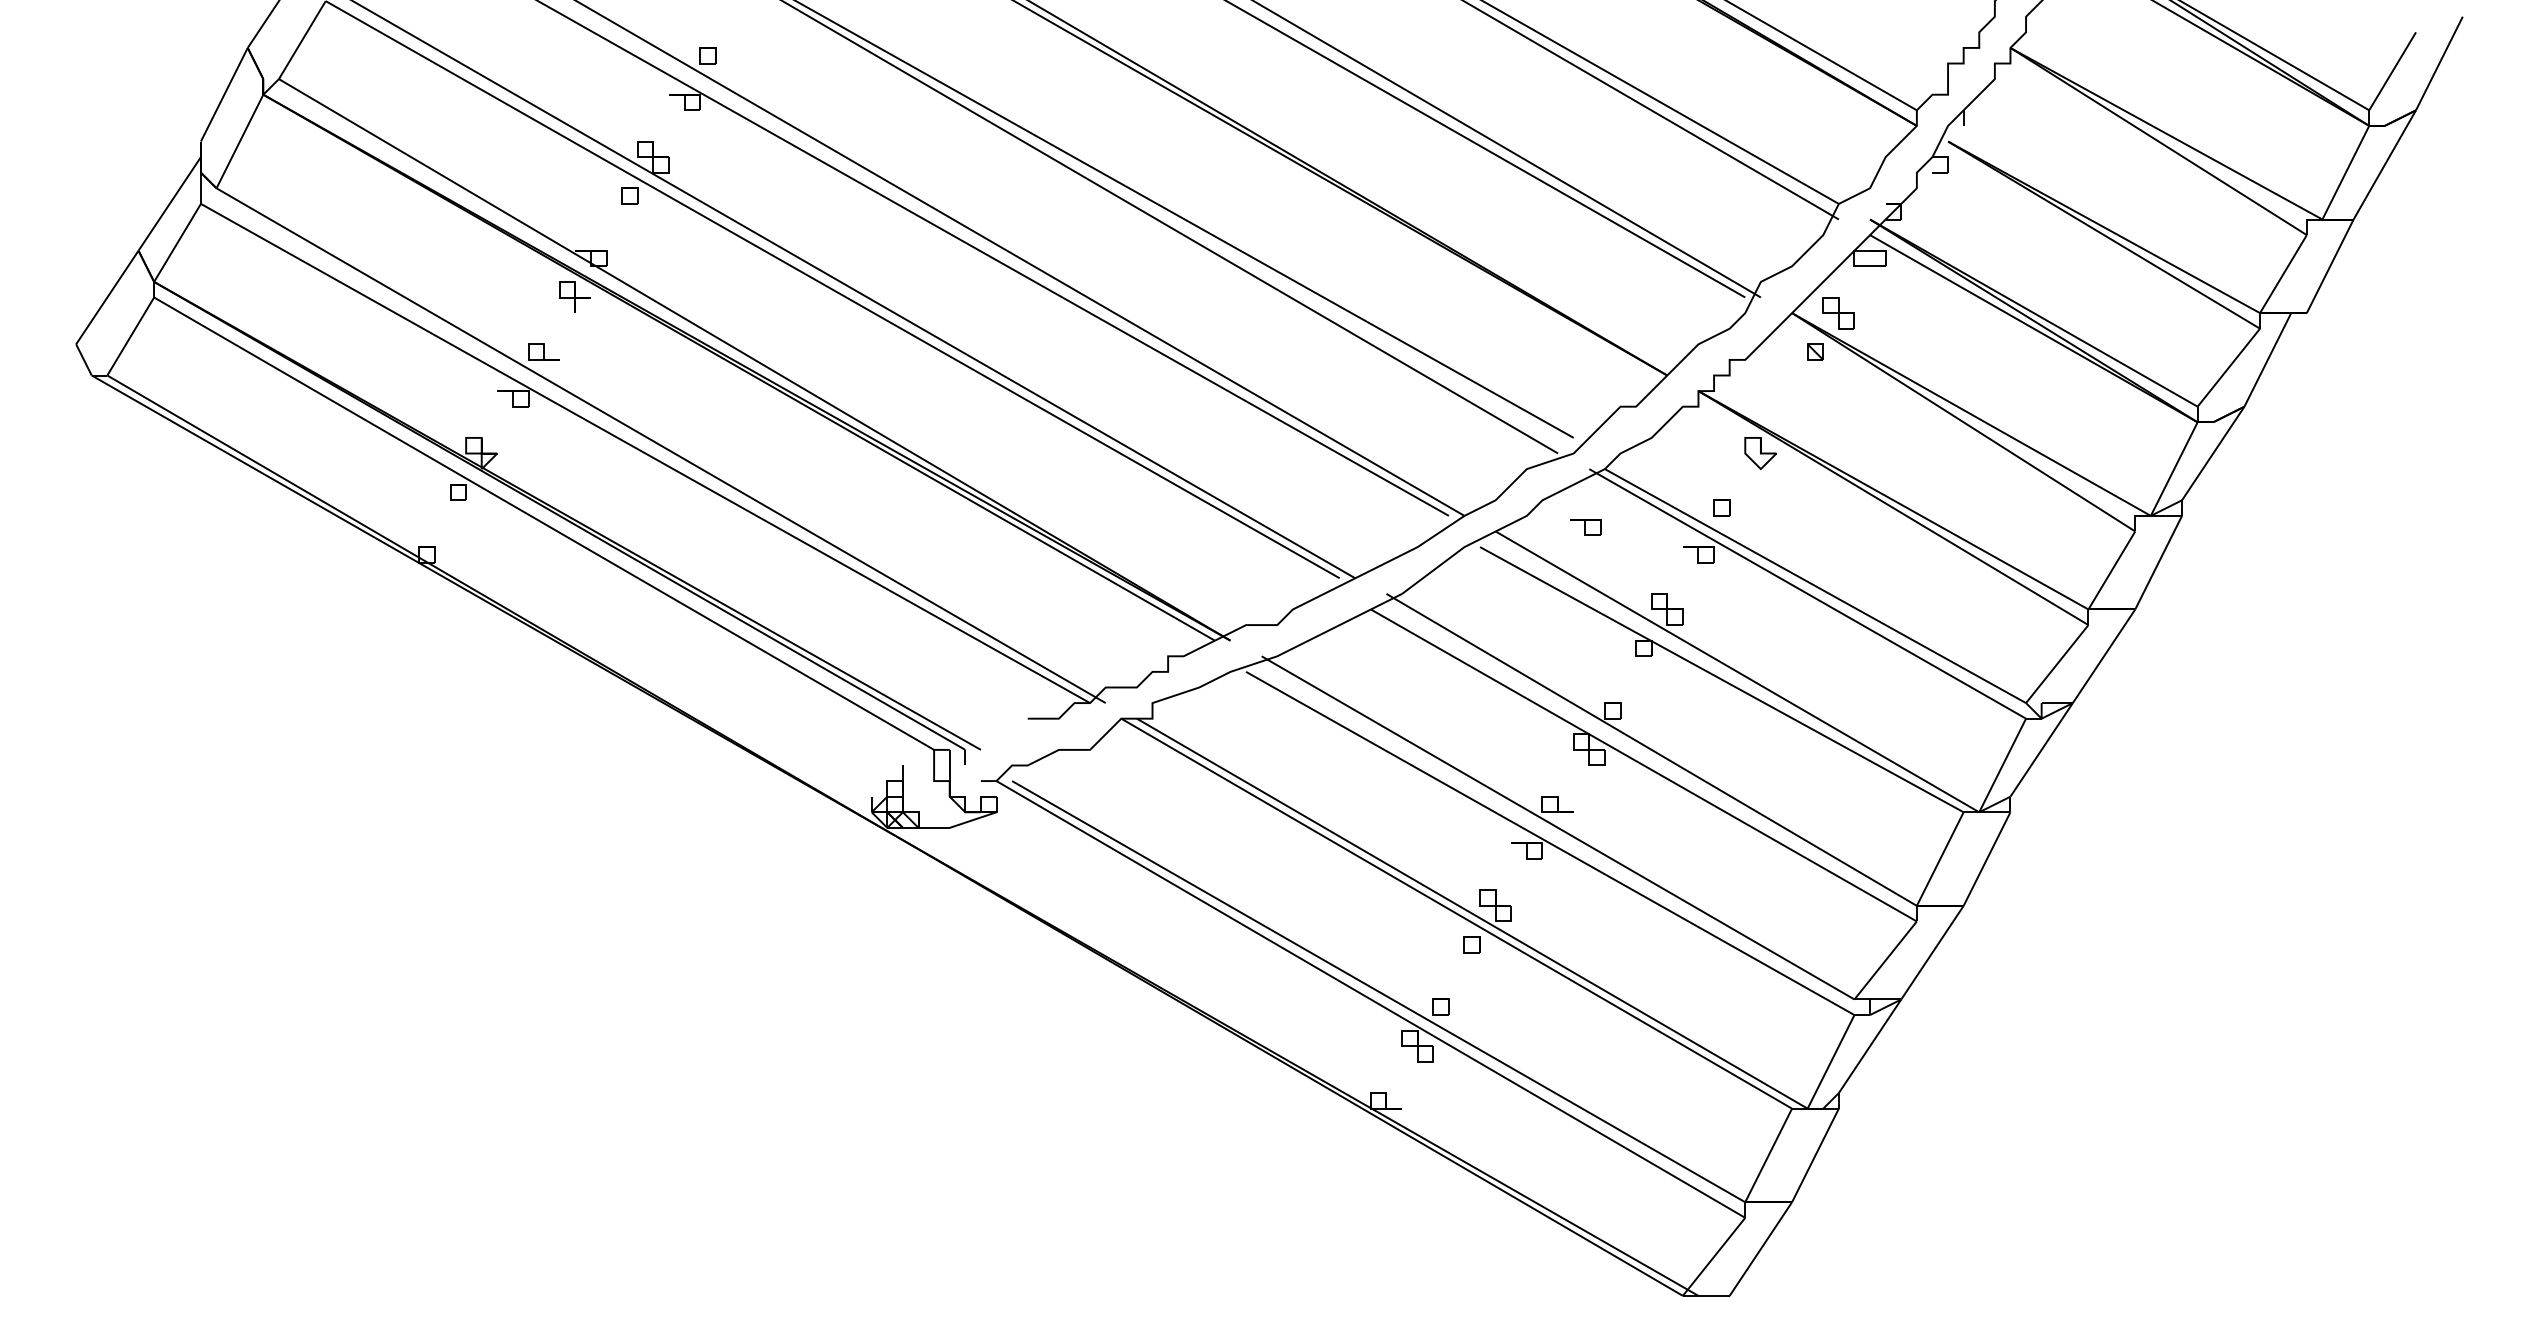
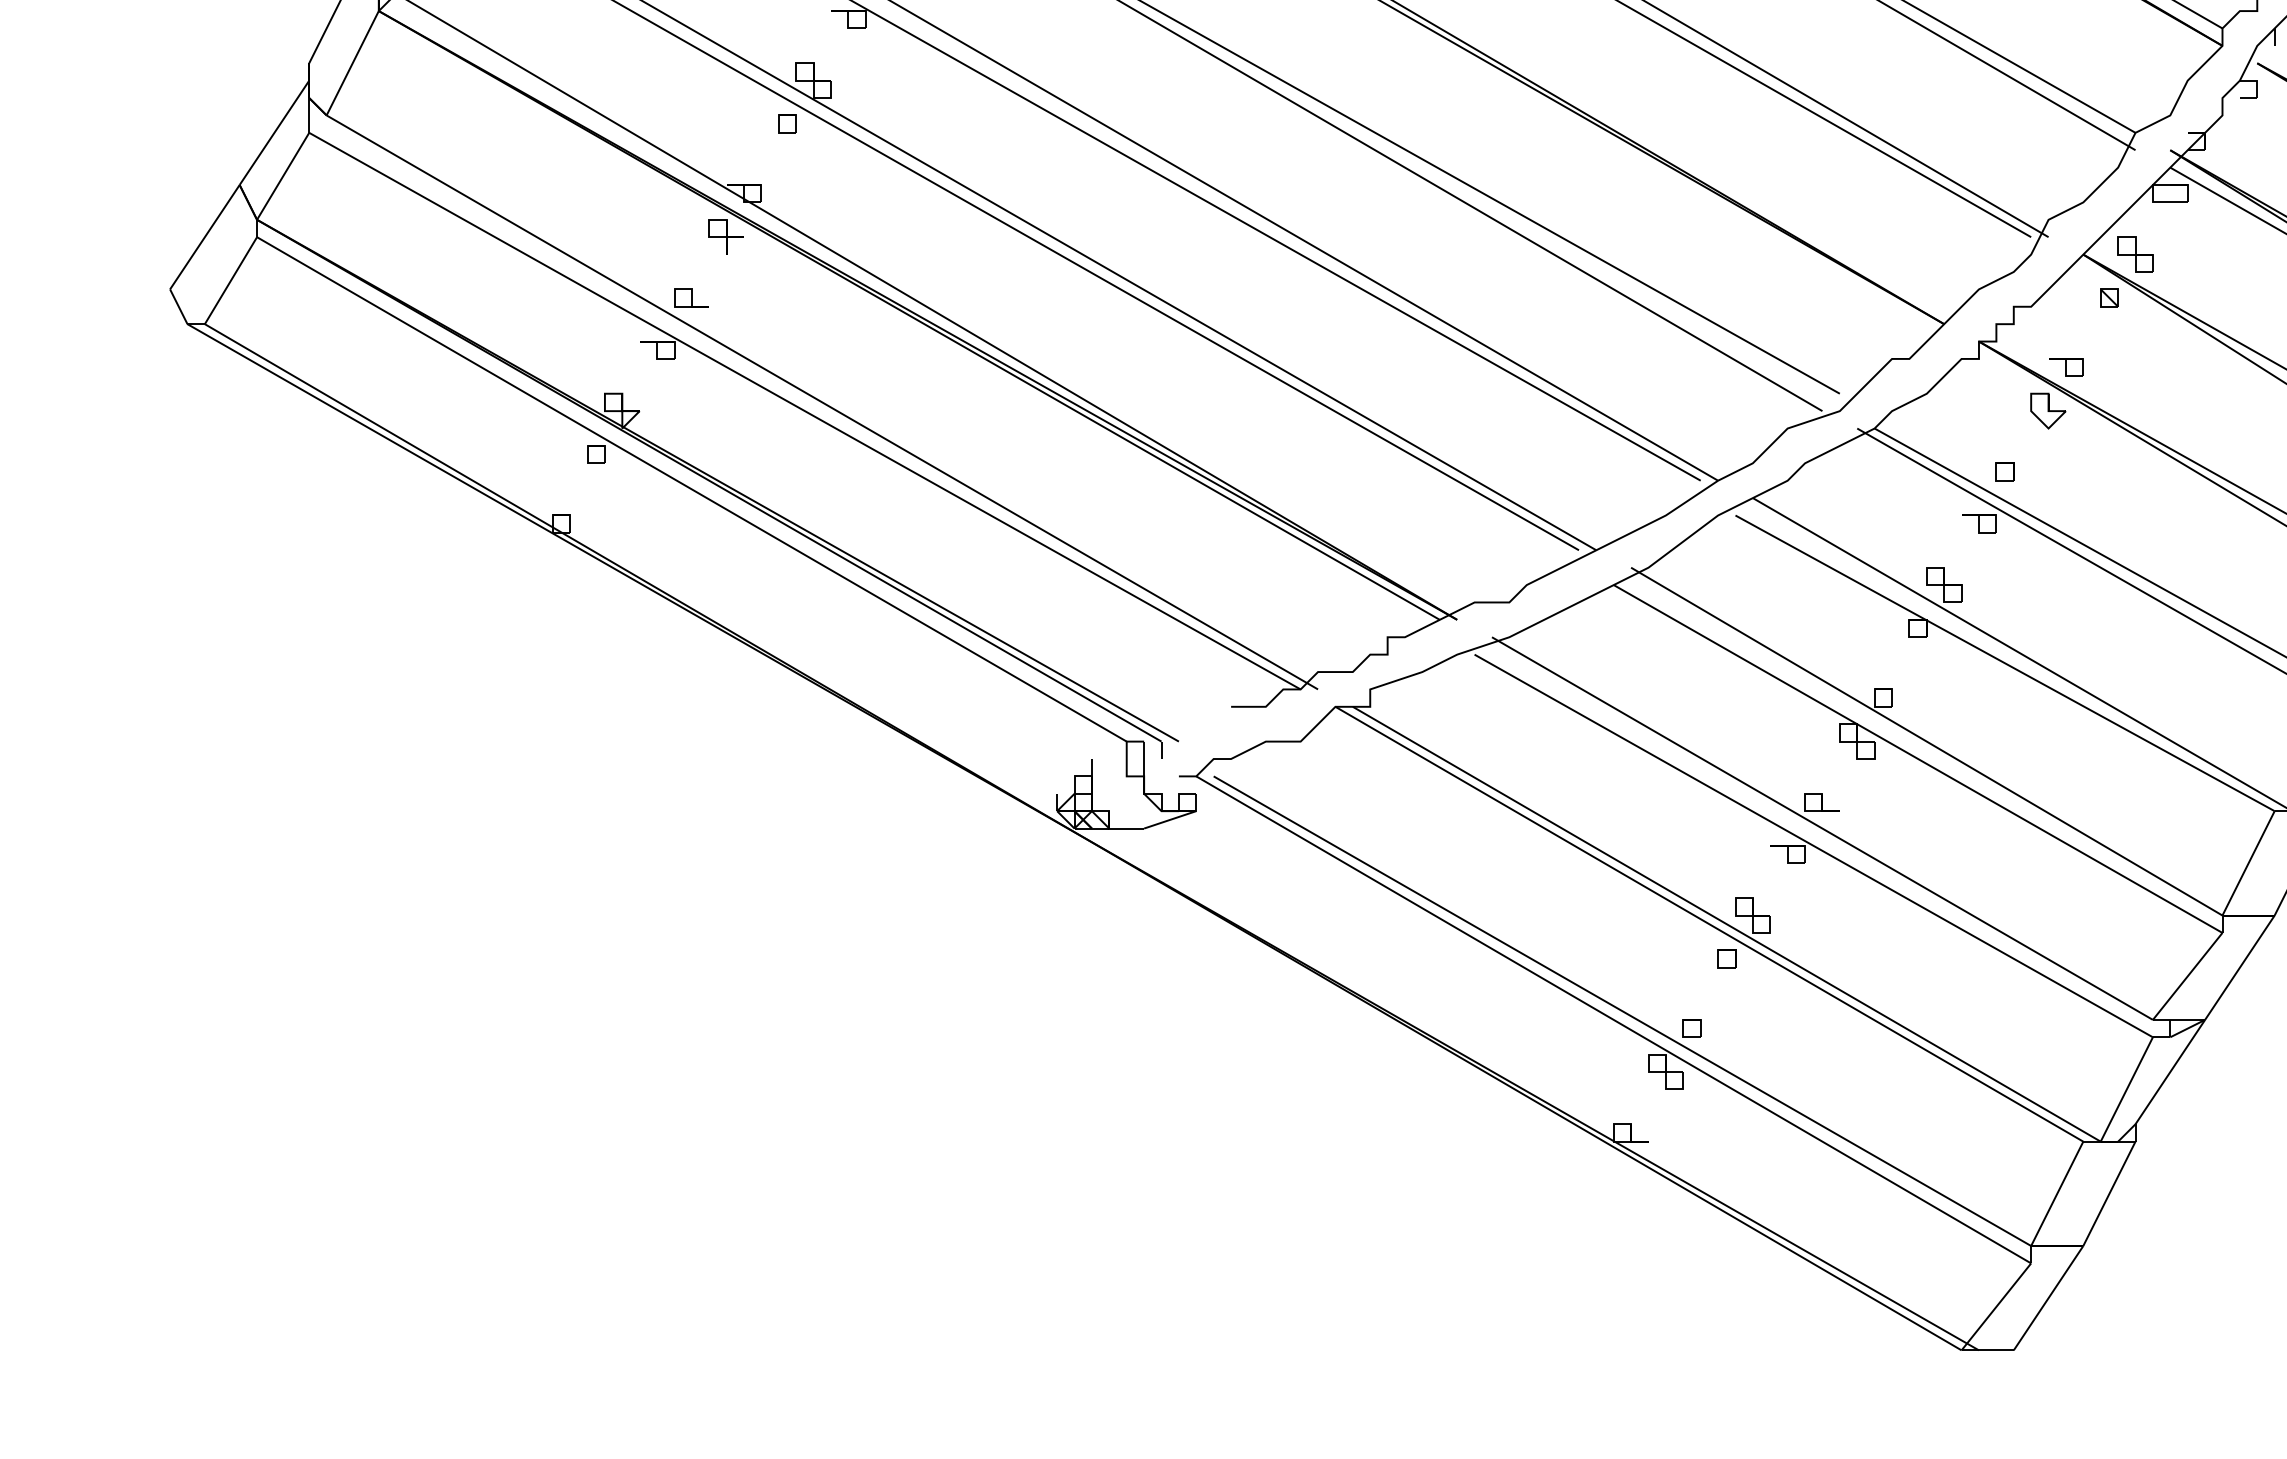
part: (1585, 527) -> (2065, 367), moved

